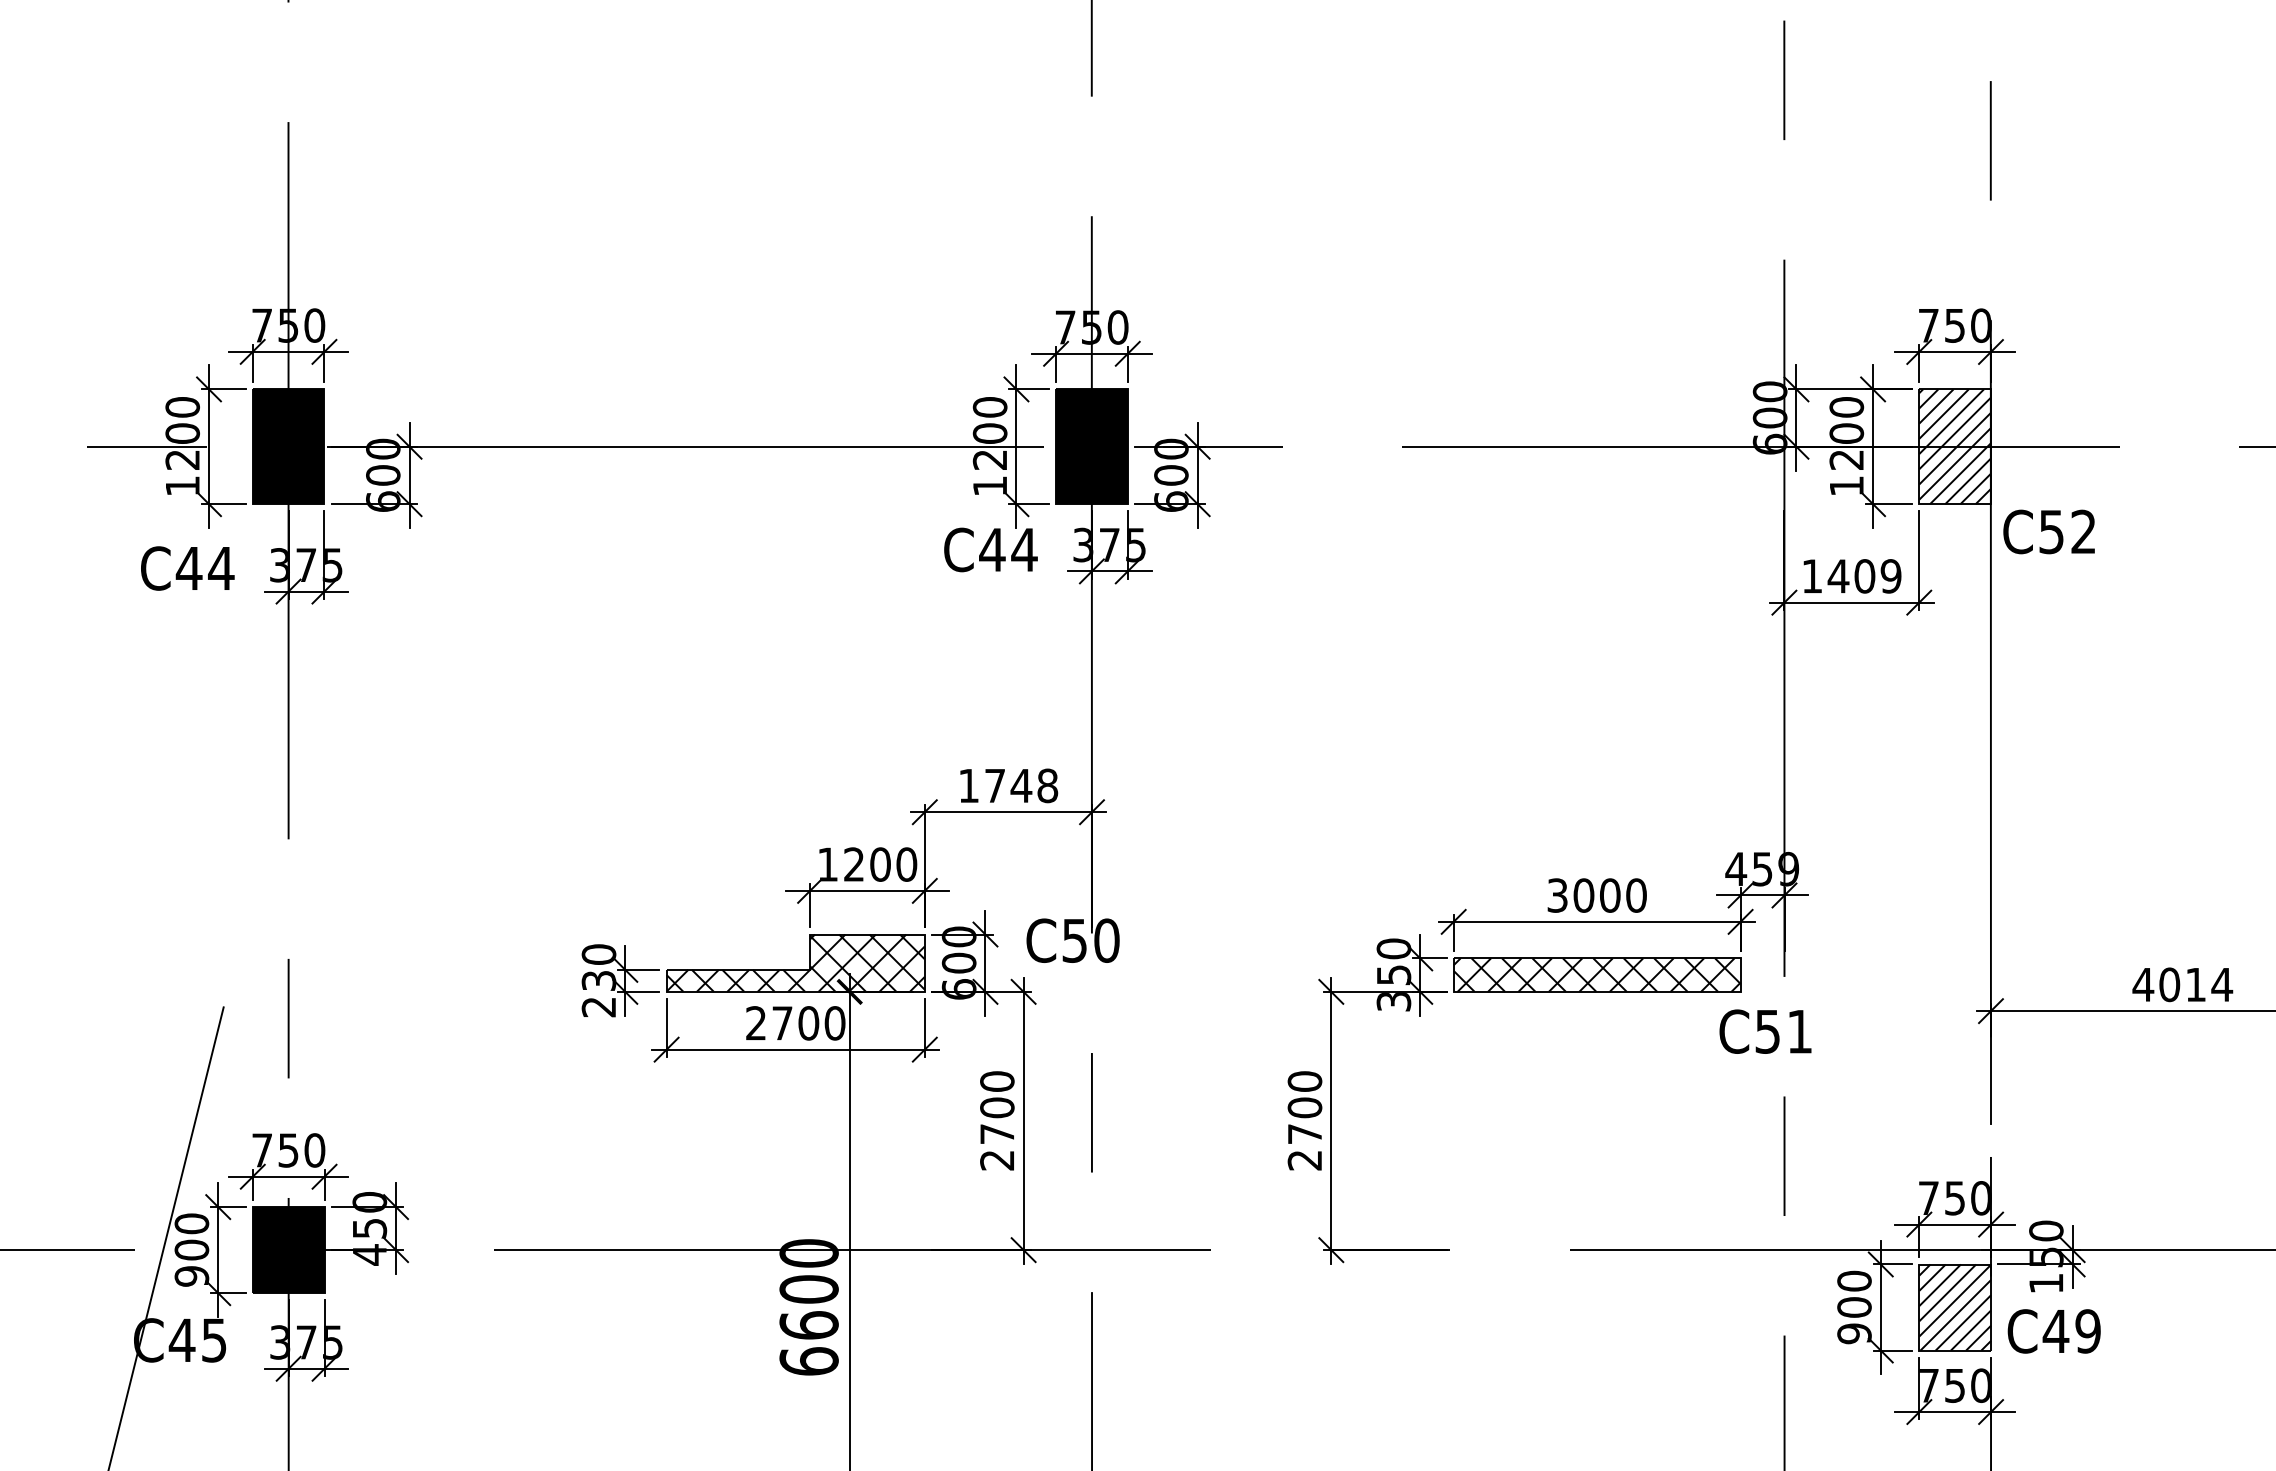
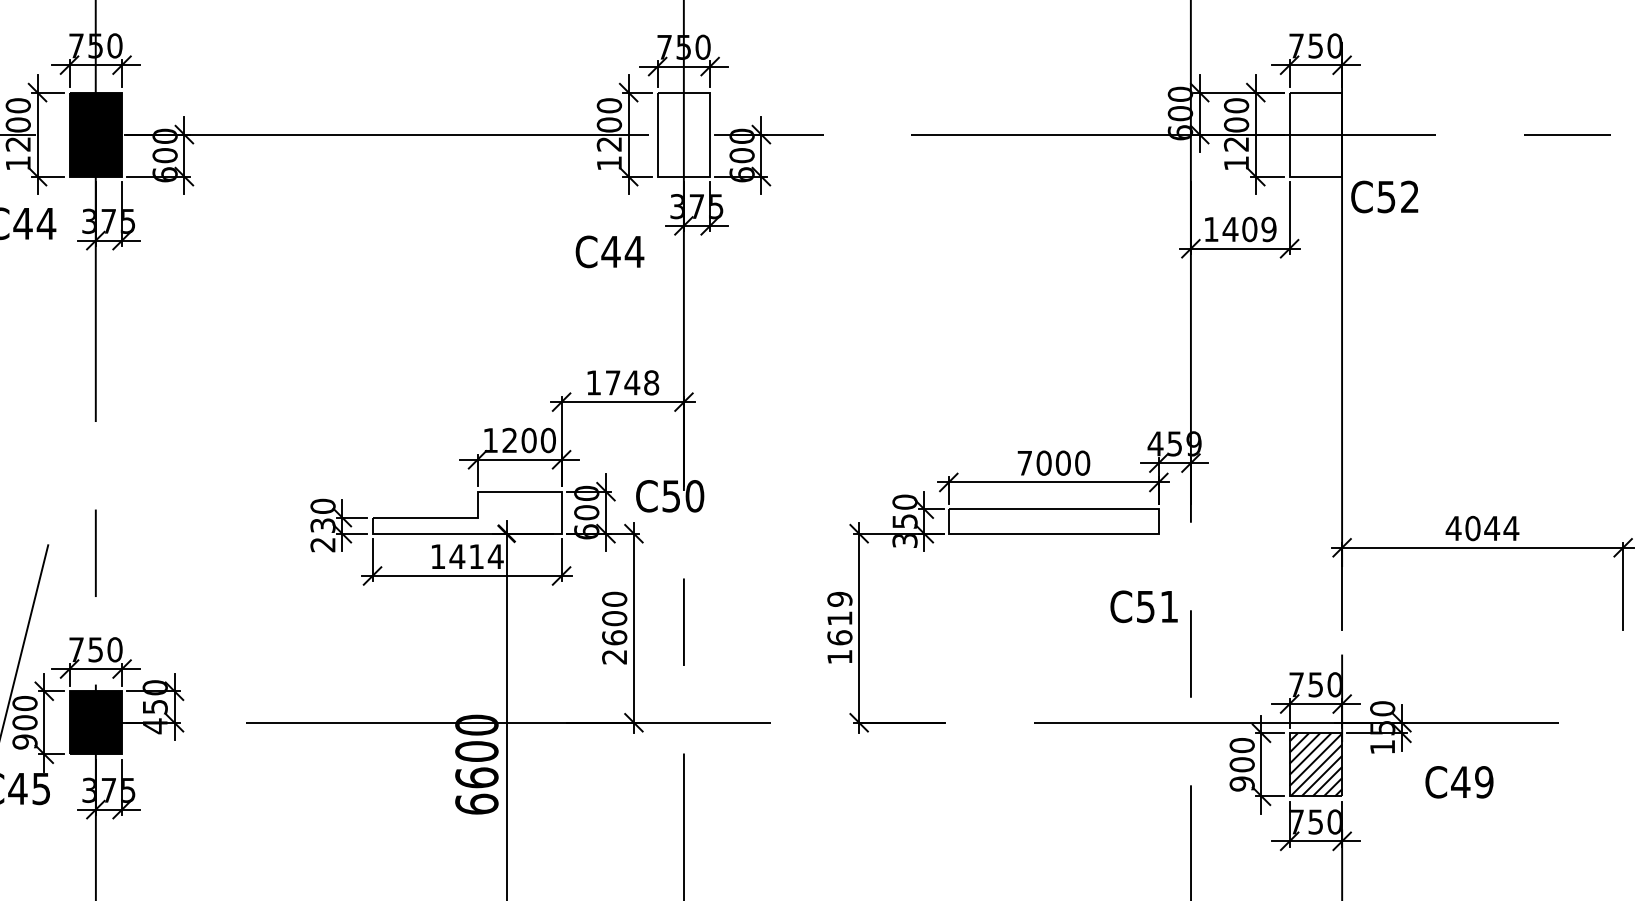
fill: (1091, 446) -> (683, 134), removed
hatch: (1954, 446) -> (1315, 134), removed
text: (990, 549) -> (609, 251), moved
text: (1557, 895) -> (1024, 463), 3000 -> 7000
hatch: (795, 962) -> (466, 512), removed
hatch: (1596, 974) -> (1053, 520), removed
text: (2195, 984) -> (1491, 528), 4014 -> 4044
text: (795, 1023) -> (466, 556), 2700 -> 1414
text: (1765, 1031) -> (1144, 606), moved
text: (1304, 1120) -> (839, 627), 2700 -> 1619
text: (997, 1133) -> (614, 637), 2700 -> 2600
text: (2053, 1331) -> (1458, 782), moved

